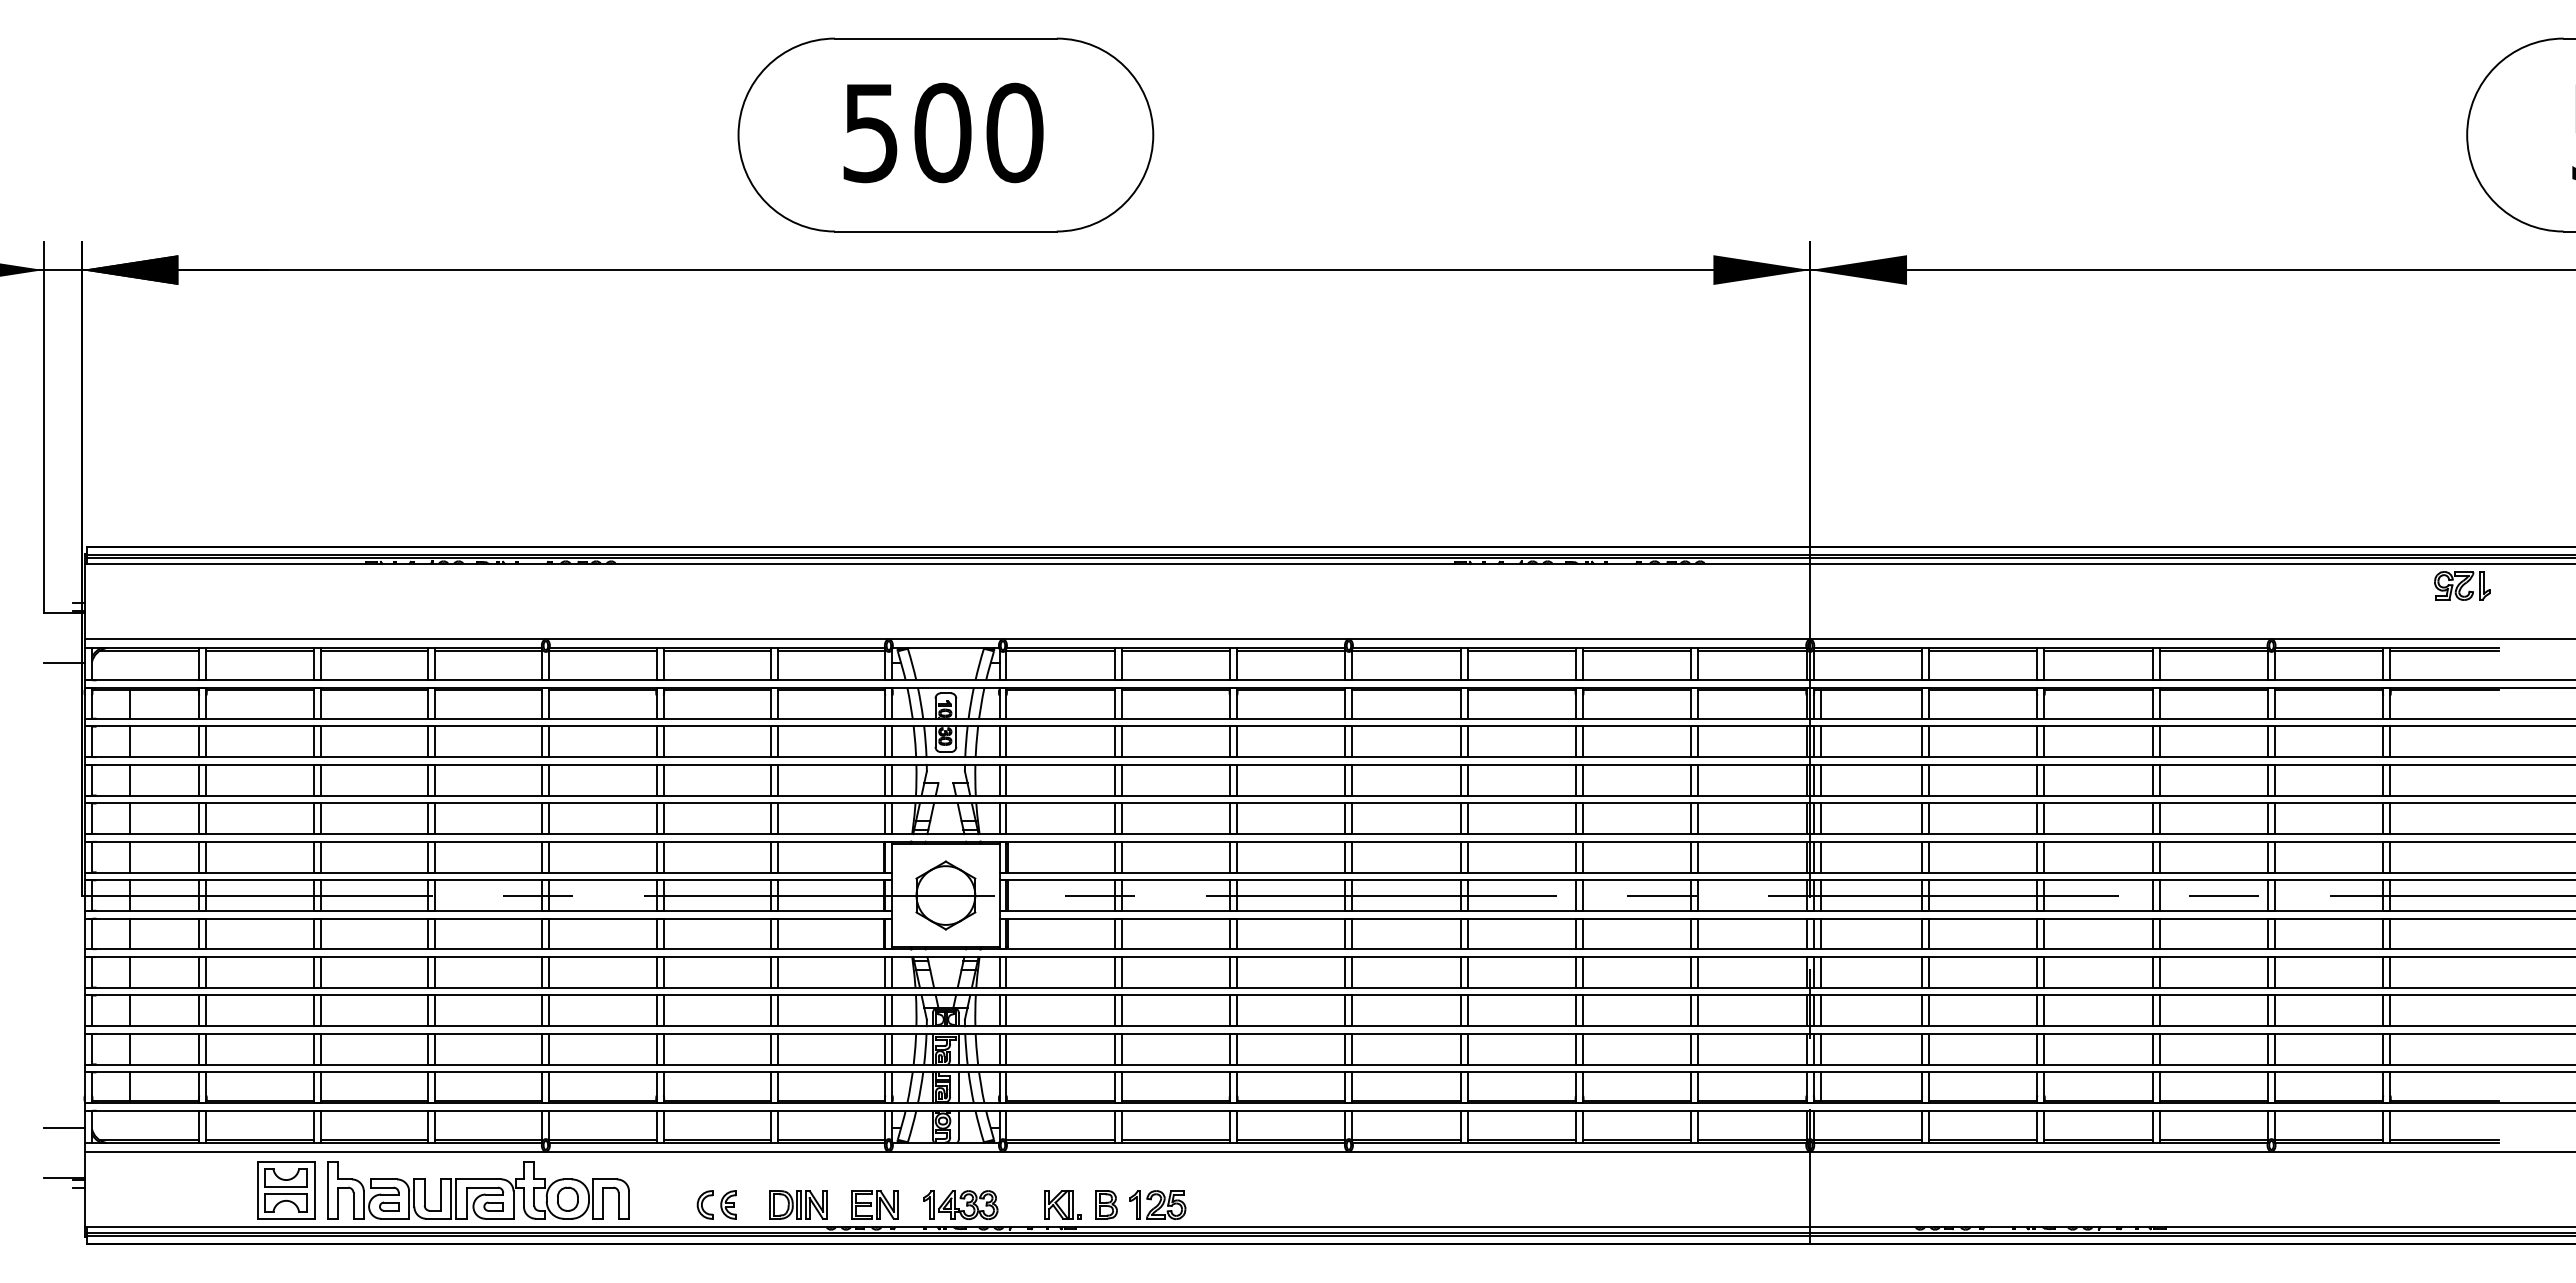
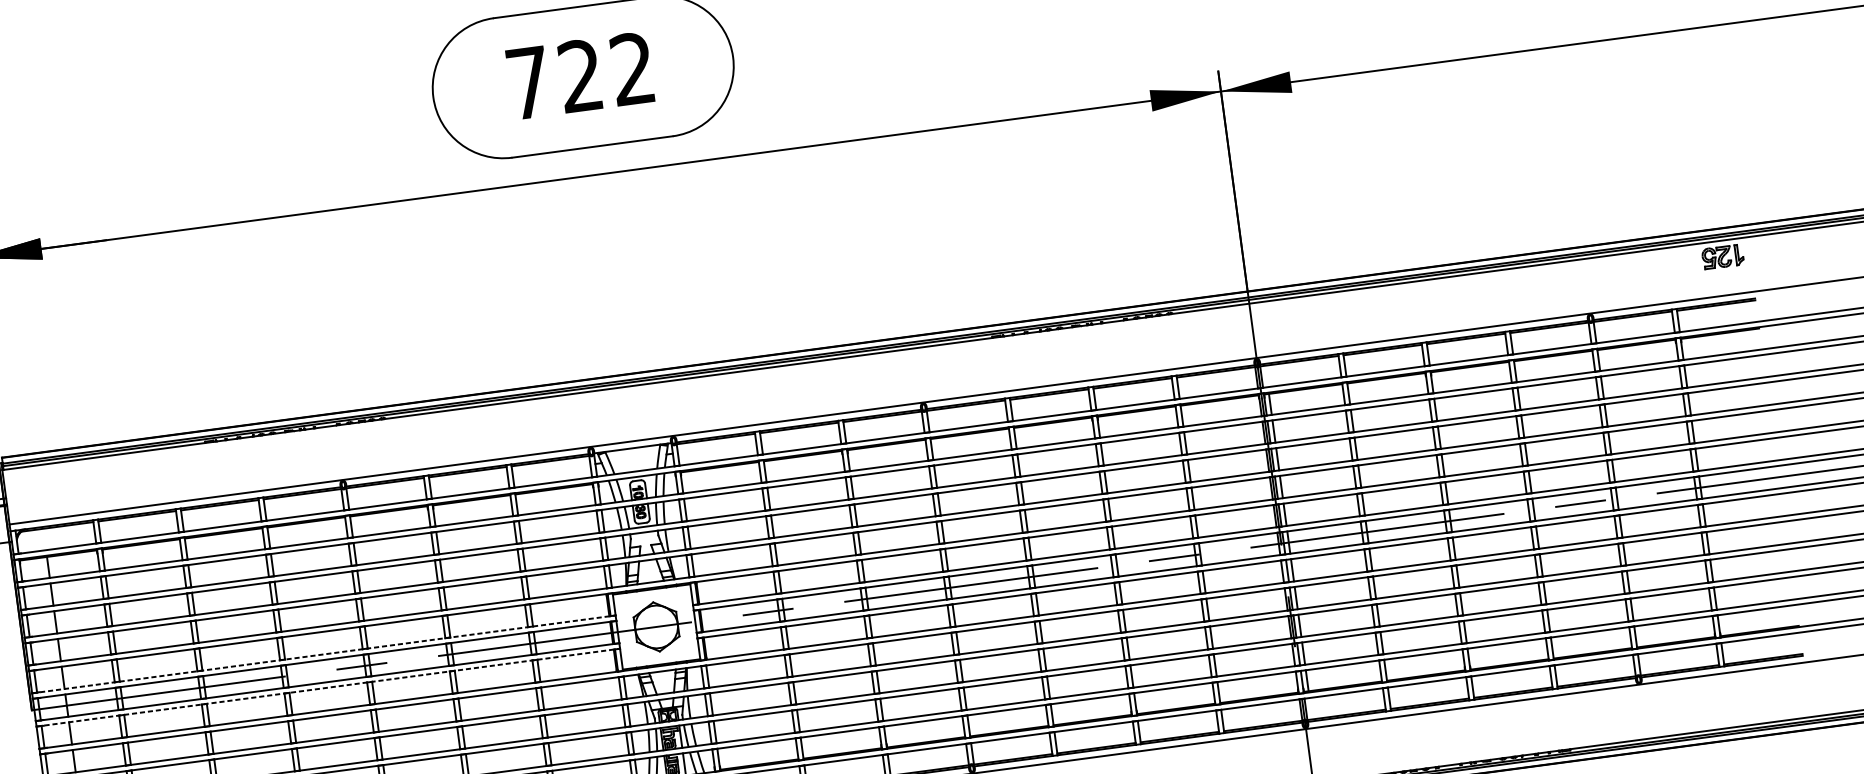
text: (943, 132) -> (581, 75), 500 -> 722
line: (488, 872) -> (323, 654), solid -> dashed
line: (488, 918) -> (328, 687), solid -> dashed

